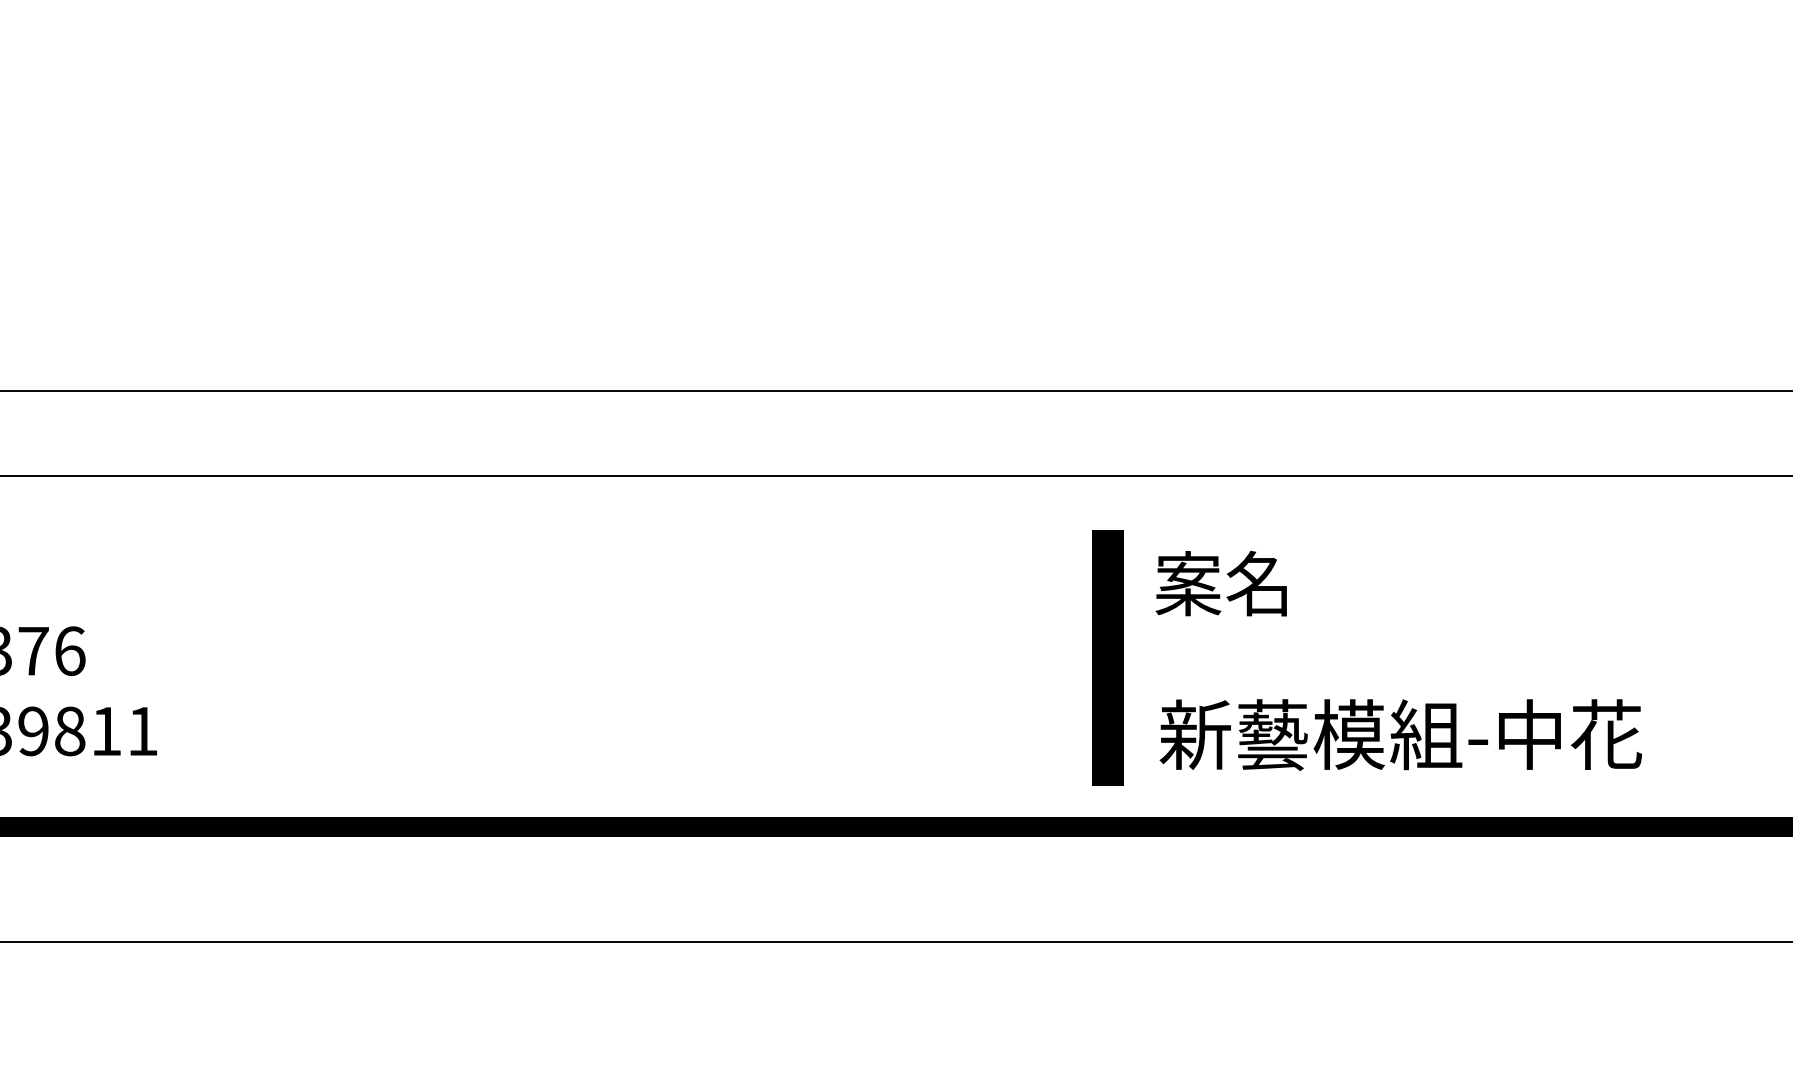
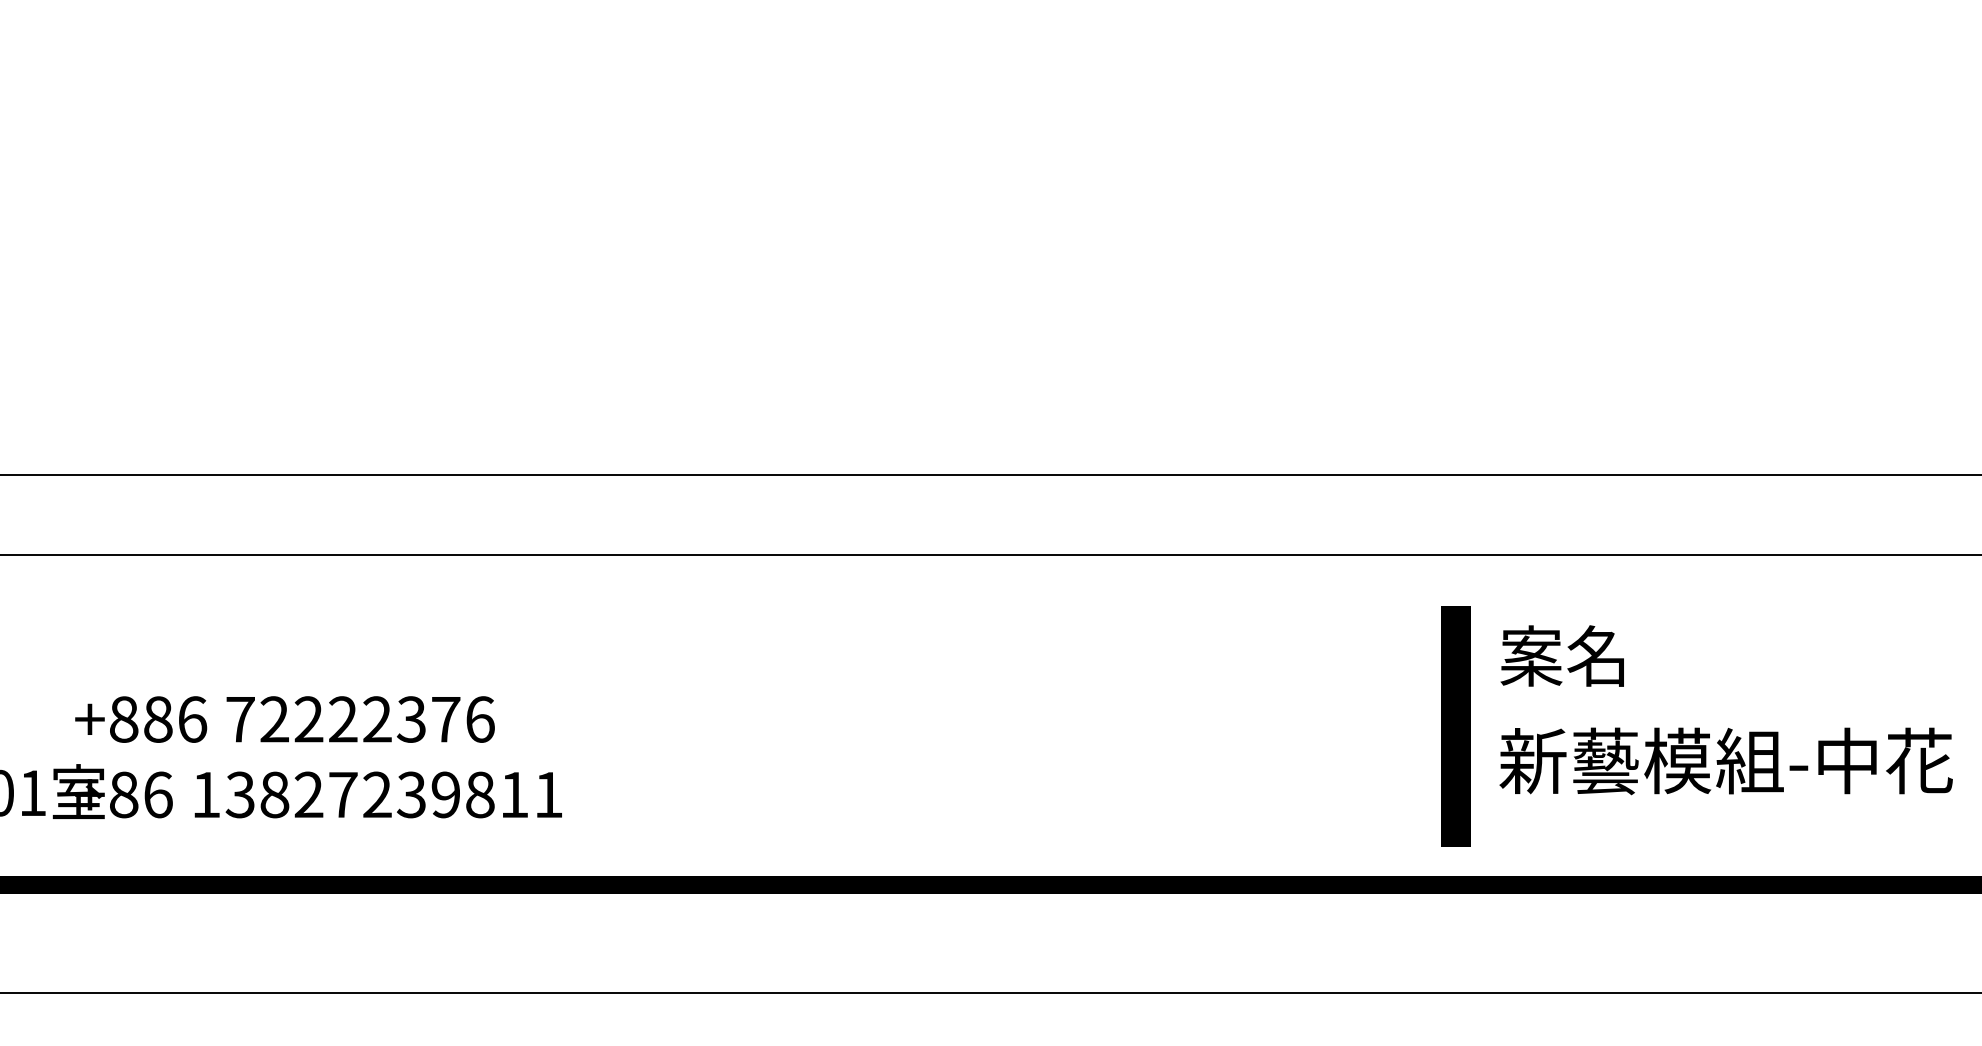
text: (1400, 735) -> (1725, 761), moved

